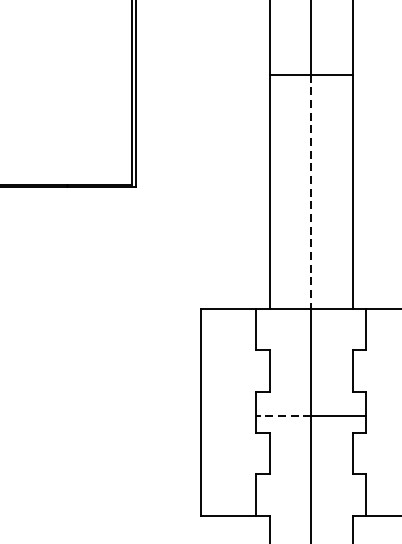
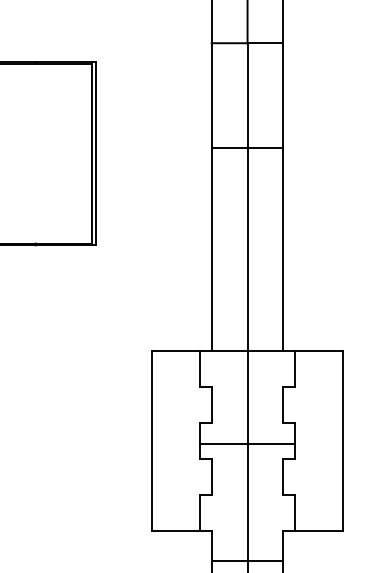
line: (311, 191) -> (247, 249), dashed -> solid
line: (283, 416) -> (223, 444), dashed -> solid

